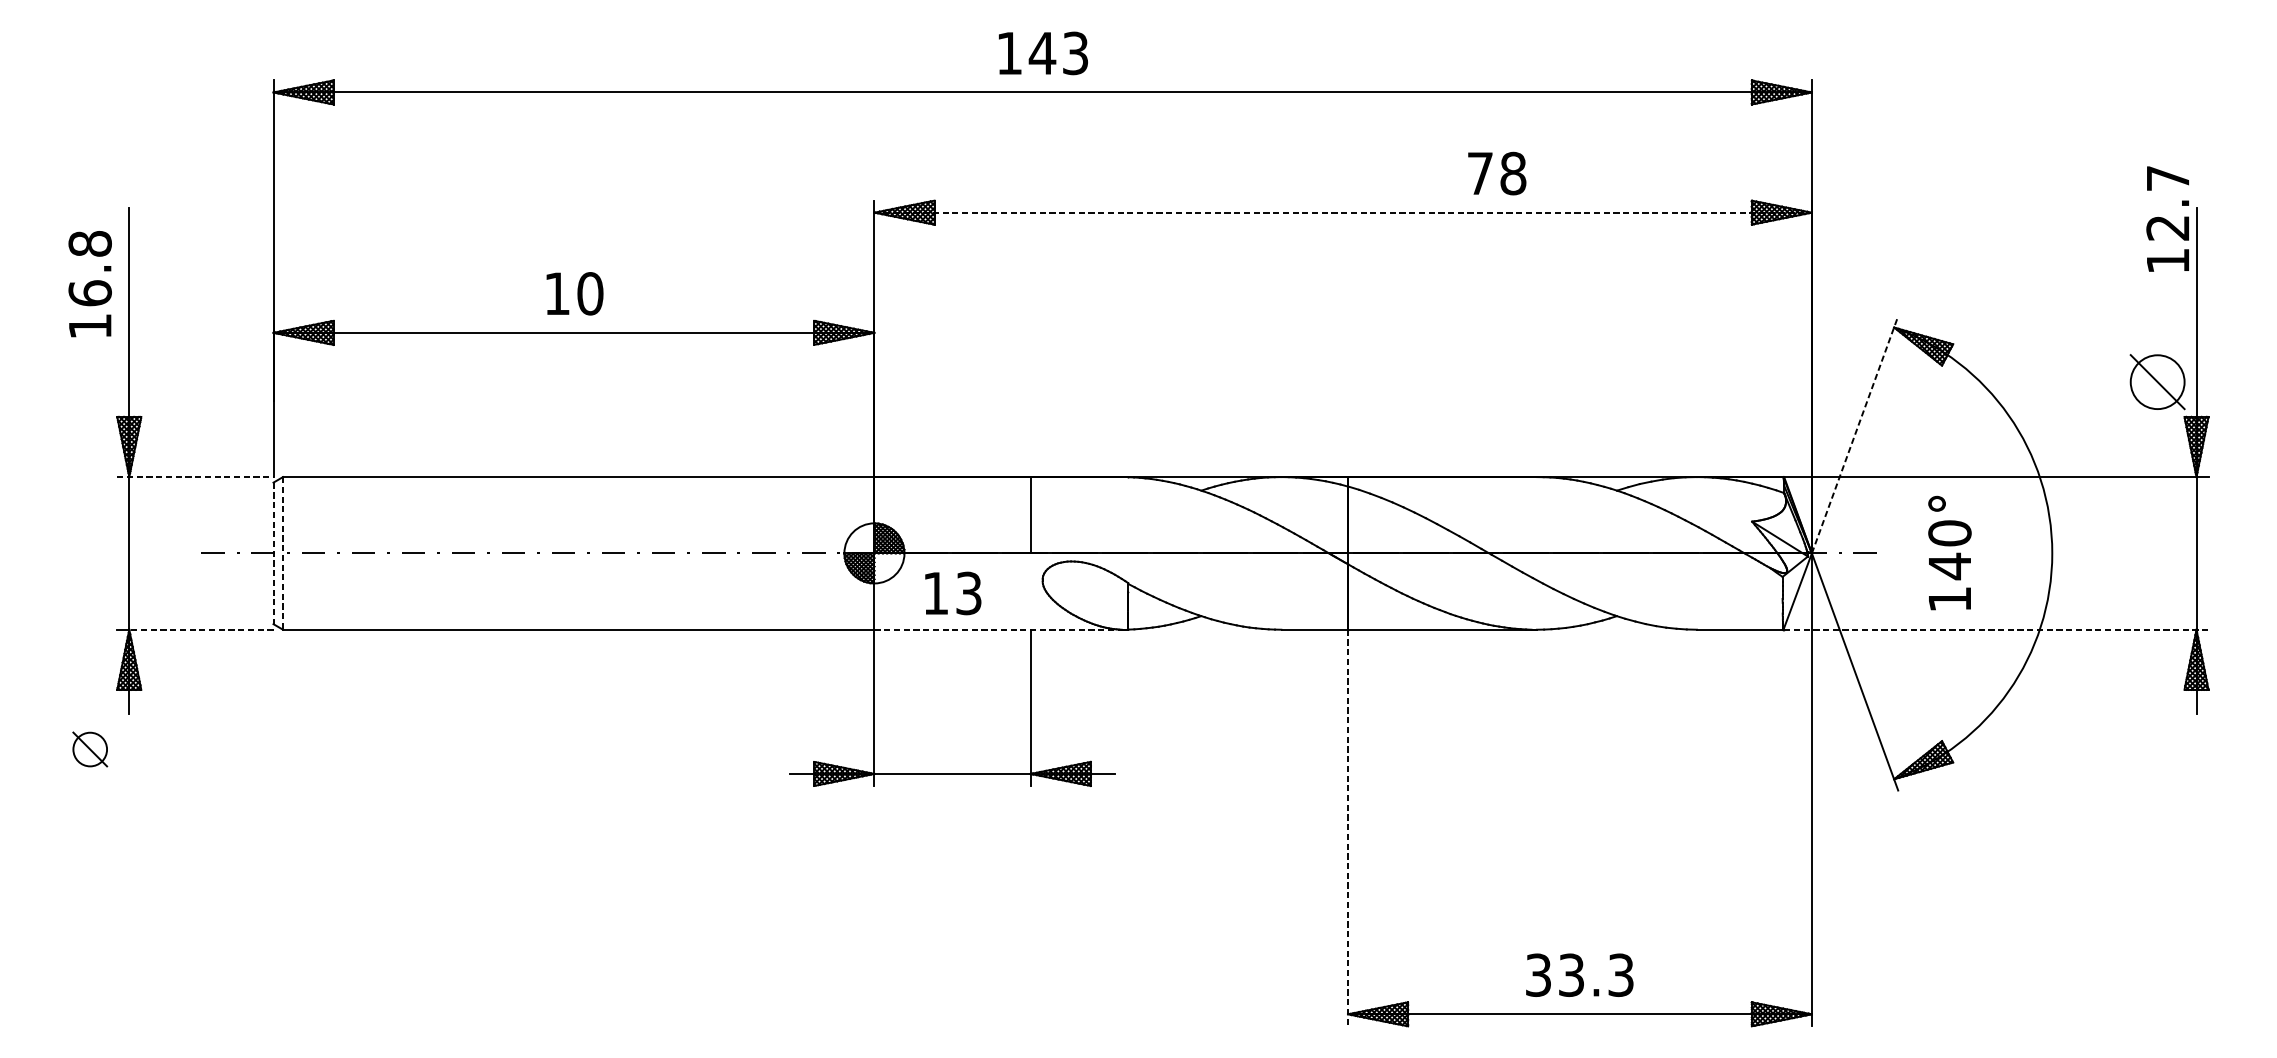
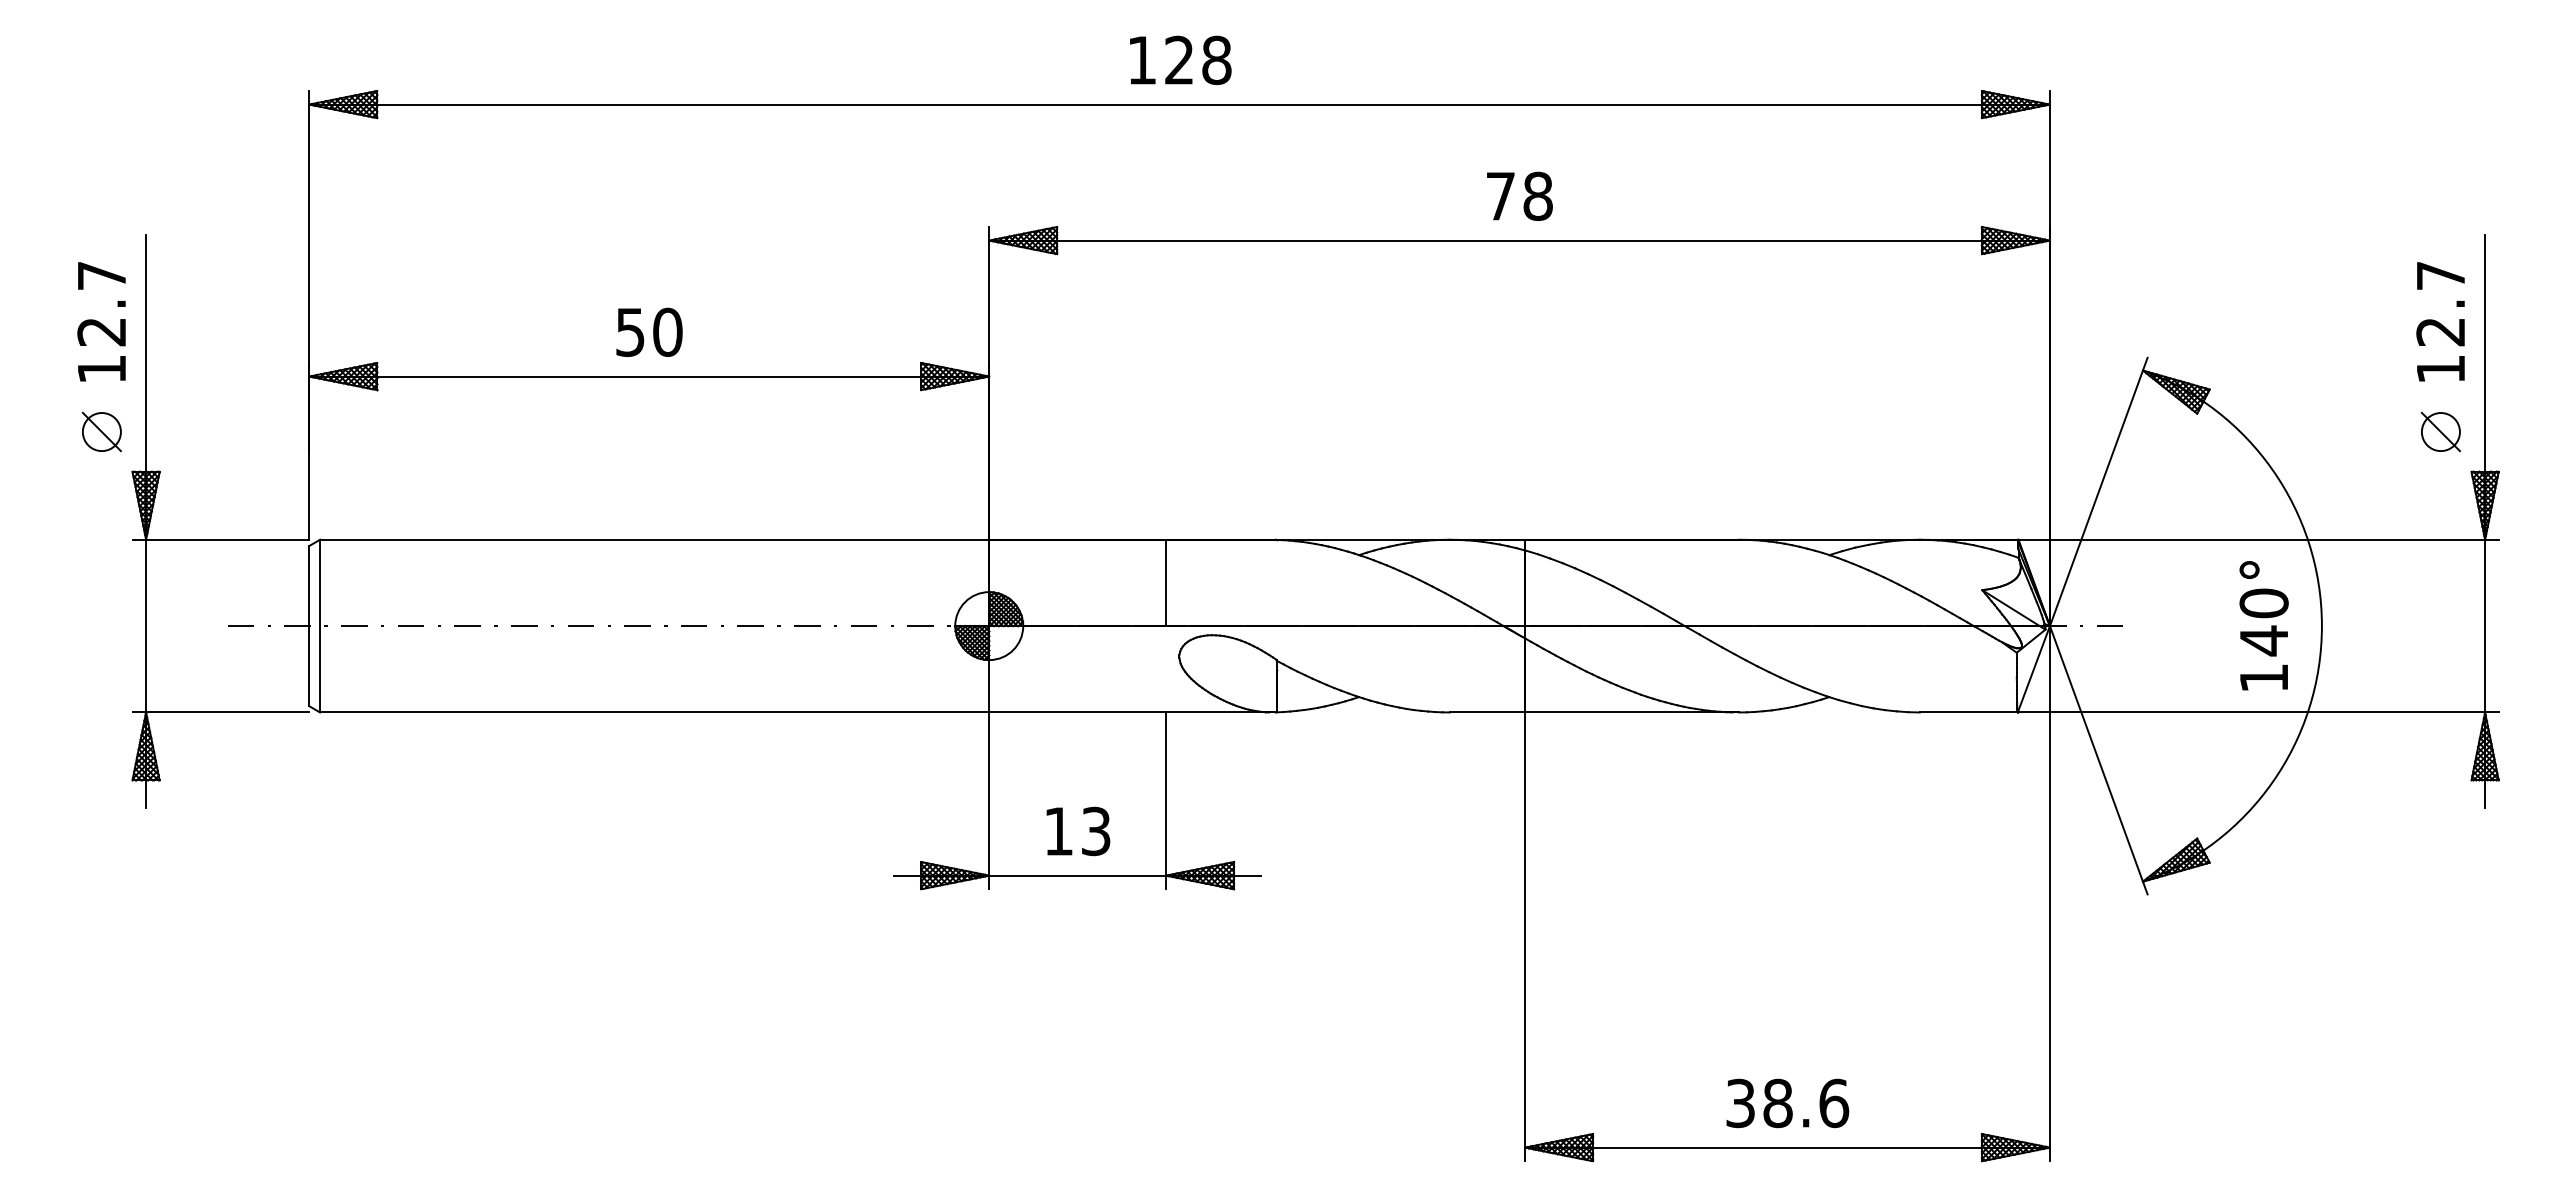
text: (1058, 53) -> (1197, 60), 143 -> 128
text: (1496, 172) -> (1519, 195), moved
line: (1343, 212) -> (1520, 240), dashed -> solid
text: (2167, 218) -> (2440, 321), moved
text: (89, 268) -> (101, 303), 16.8 -> 12.7
text: (557, 293) -> (630, 332), 10 -> 50
part: (2157, 381) -> (2440, 431), size x0.62
line: (1854, 434) -> (2098, 491), dashed -> solid
line: (195, 476) -> (221, 539), dashed -> solid
text: (1949, 552) -> (2263, 625), moved
line: (273, 553) -> (309, 626), dashed -> solid
line: (283, 553) -> (320, 626), dashed -> solid
text: (953, 593) -> (1078, 831), moved
line: (201, 629) -> (227, 712), dashed -> solid
line: (999, 629) -> (1130, 712), dashed -> solid
line: (1997, 629) -> (2259, 712), dashed -> solid
part: (89, 749) -> (101, 431), moved
line: (1348, 828) -> (1525, 937), dashed -> solid
text: (1596, 975) -> (1806, 1103), 33.3 -> 38.6

